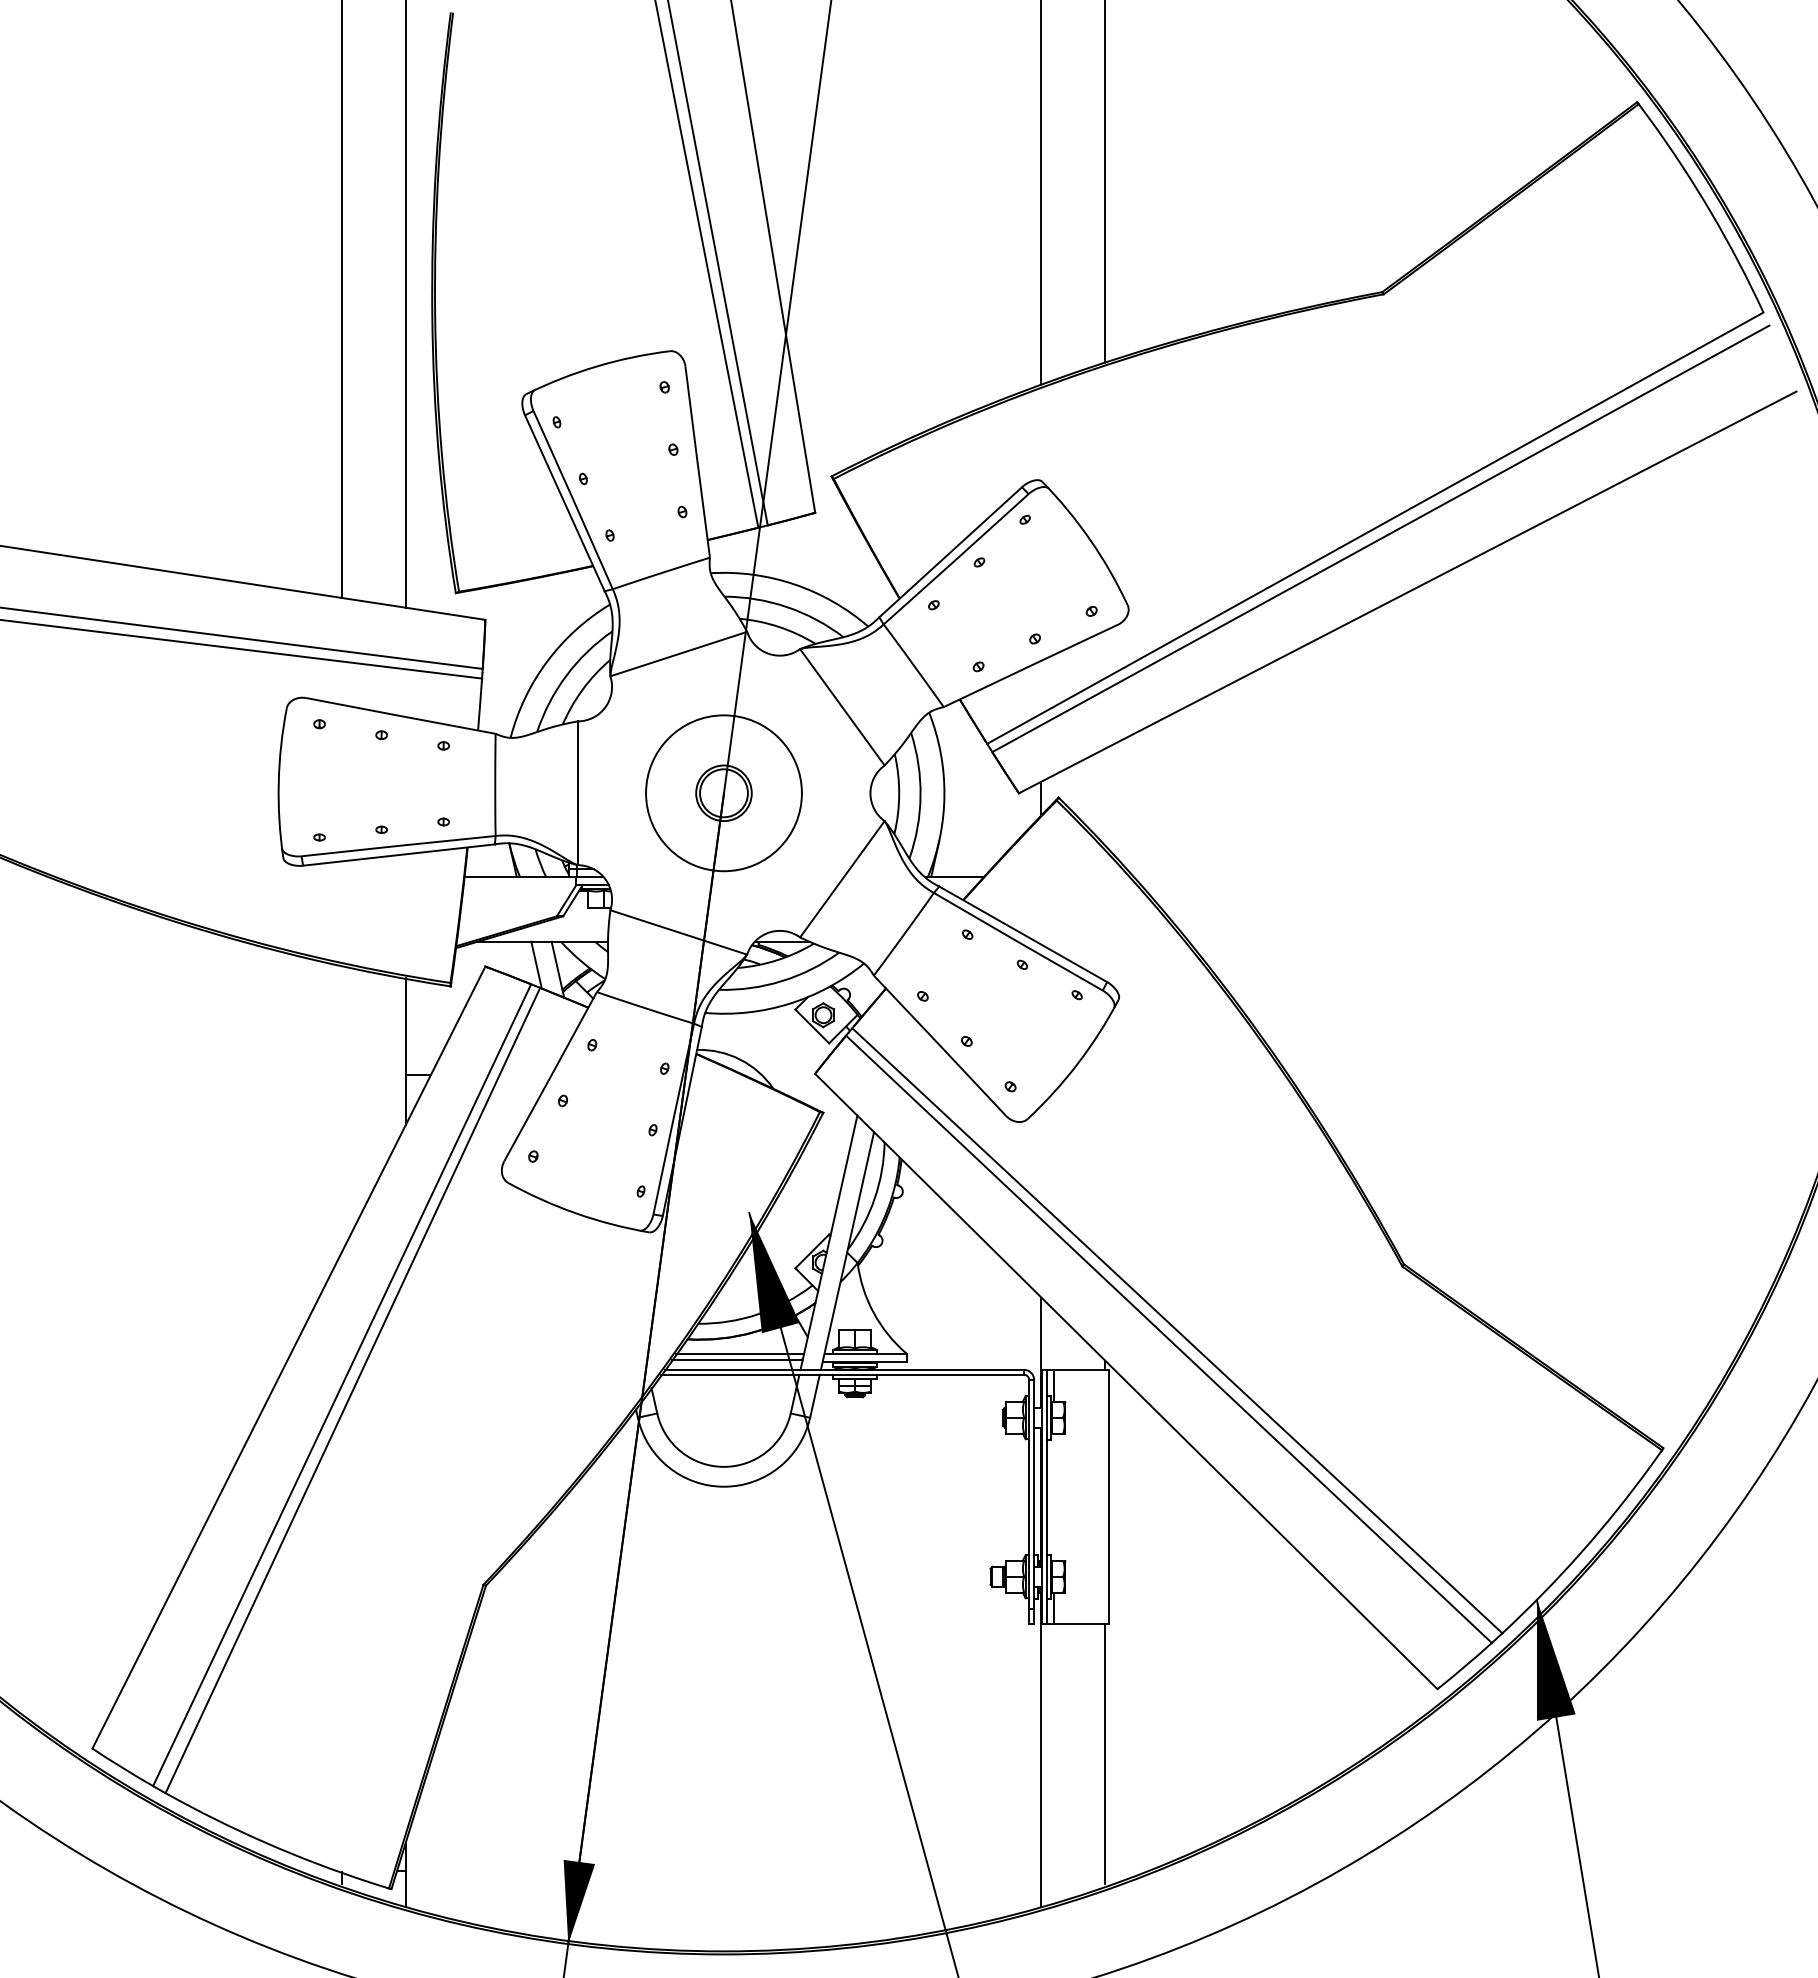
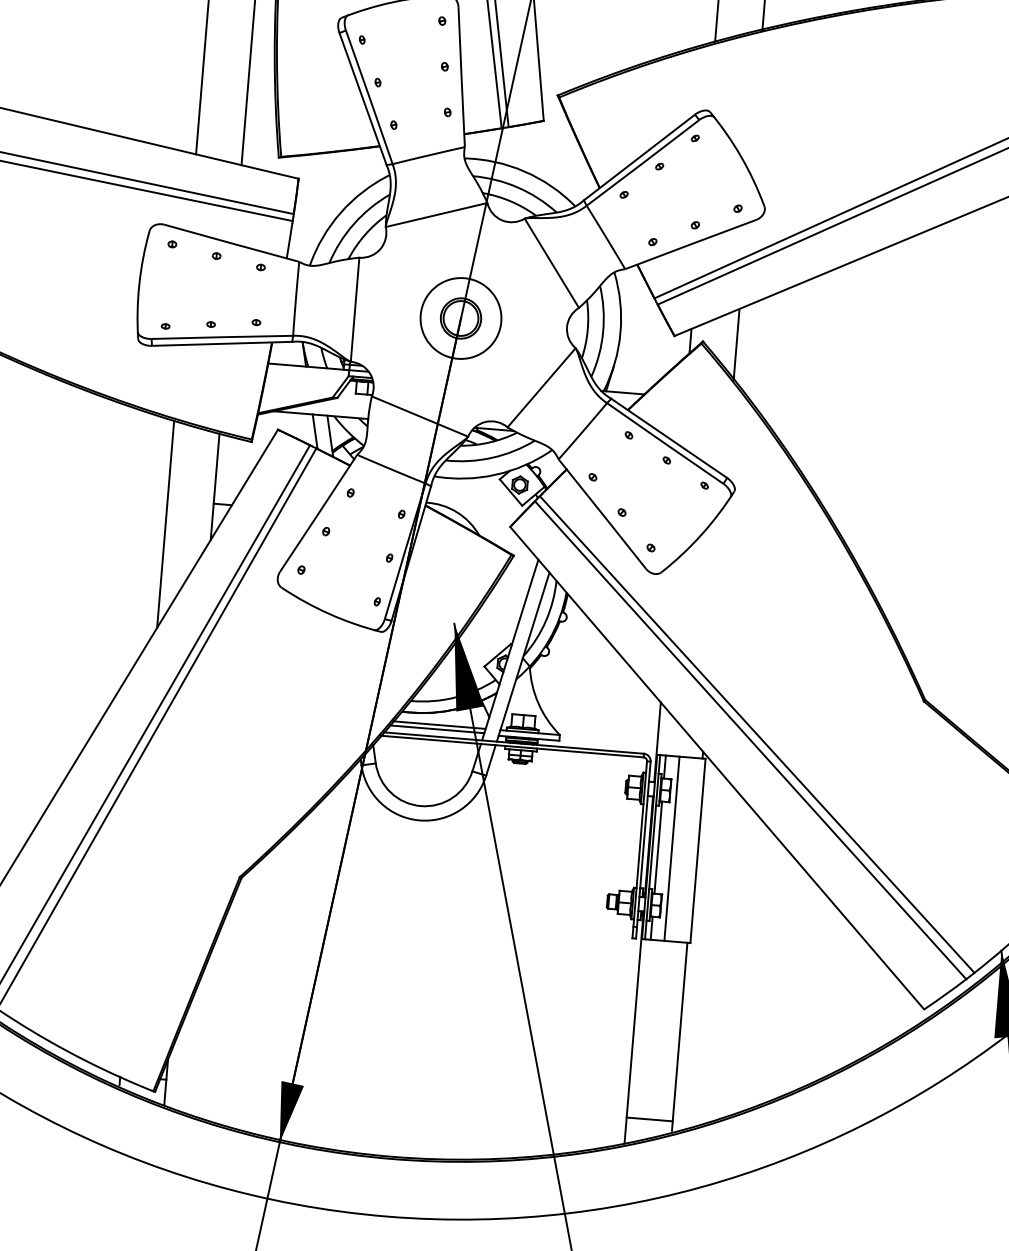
circle: (723, 792) -> (460, 317), size x0.71
line: (1105, 797) -> (736, 344), added
line: (341, 1109) -> (165, 524), added
line: (1054, 1496) -> (658, 847), added
line: (1073, 1496) -> (672, 848), added
line: (1073, 1871) -> (649, 1119), added

